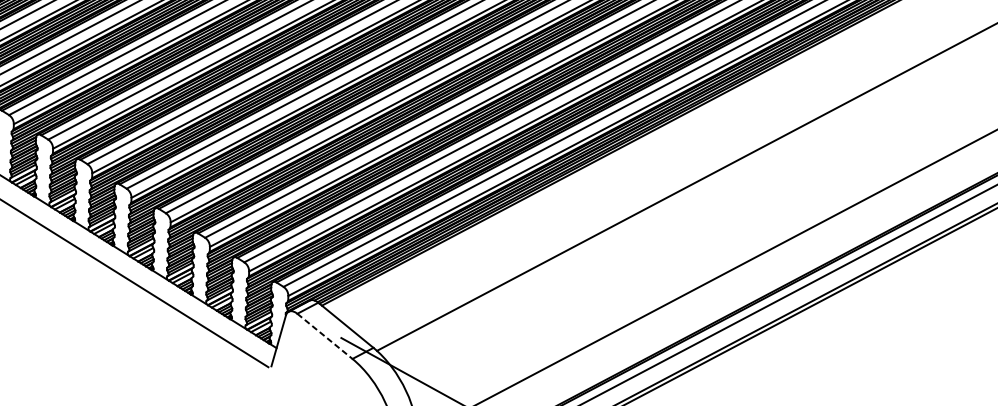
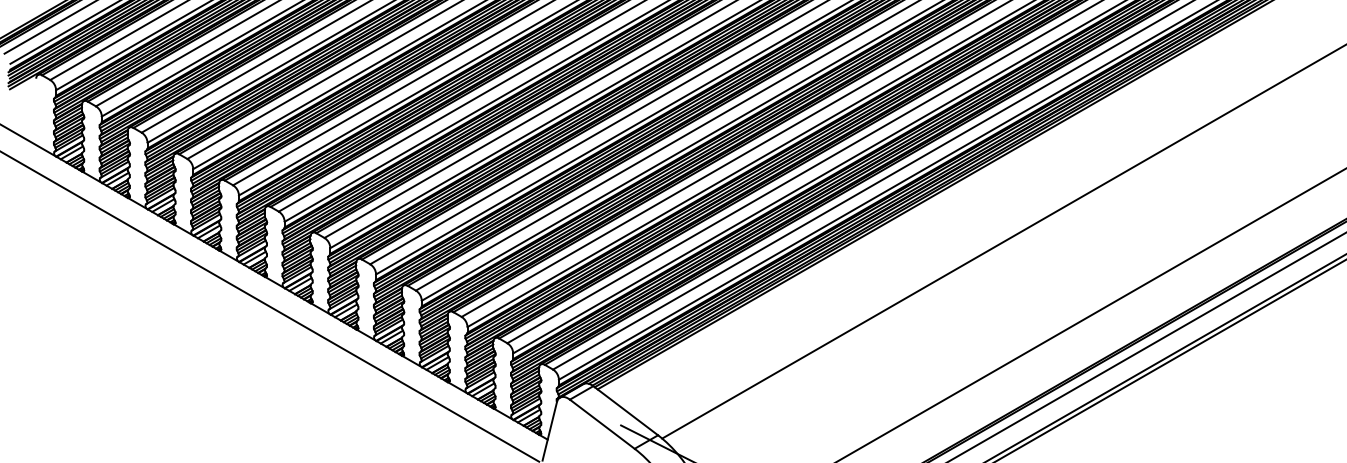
line: (325, 336) -> (602, 424), dashed -> solid

